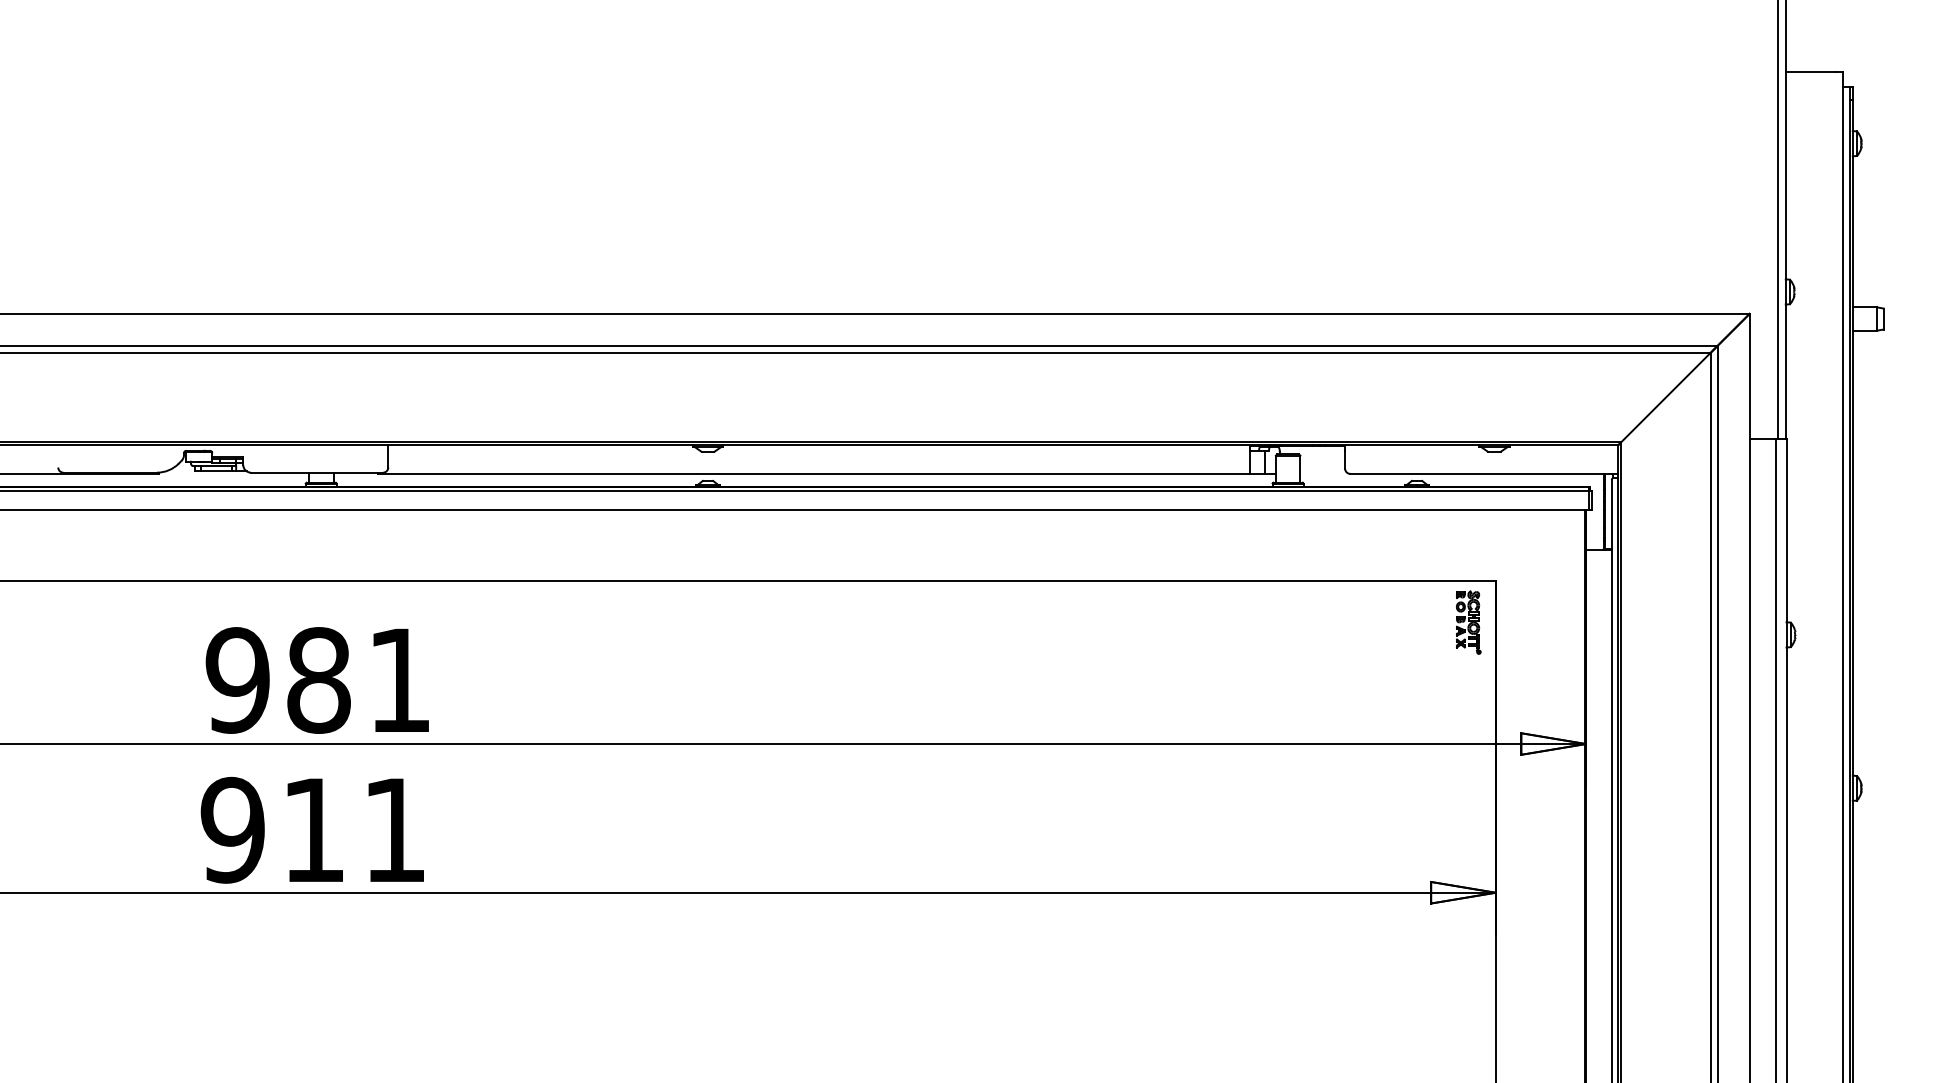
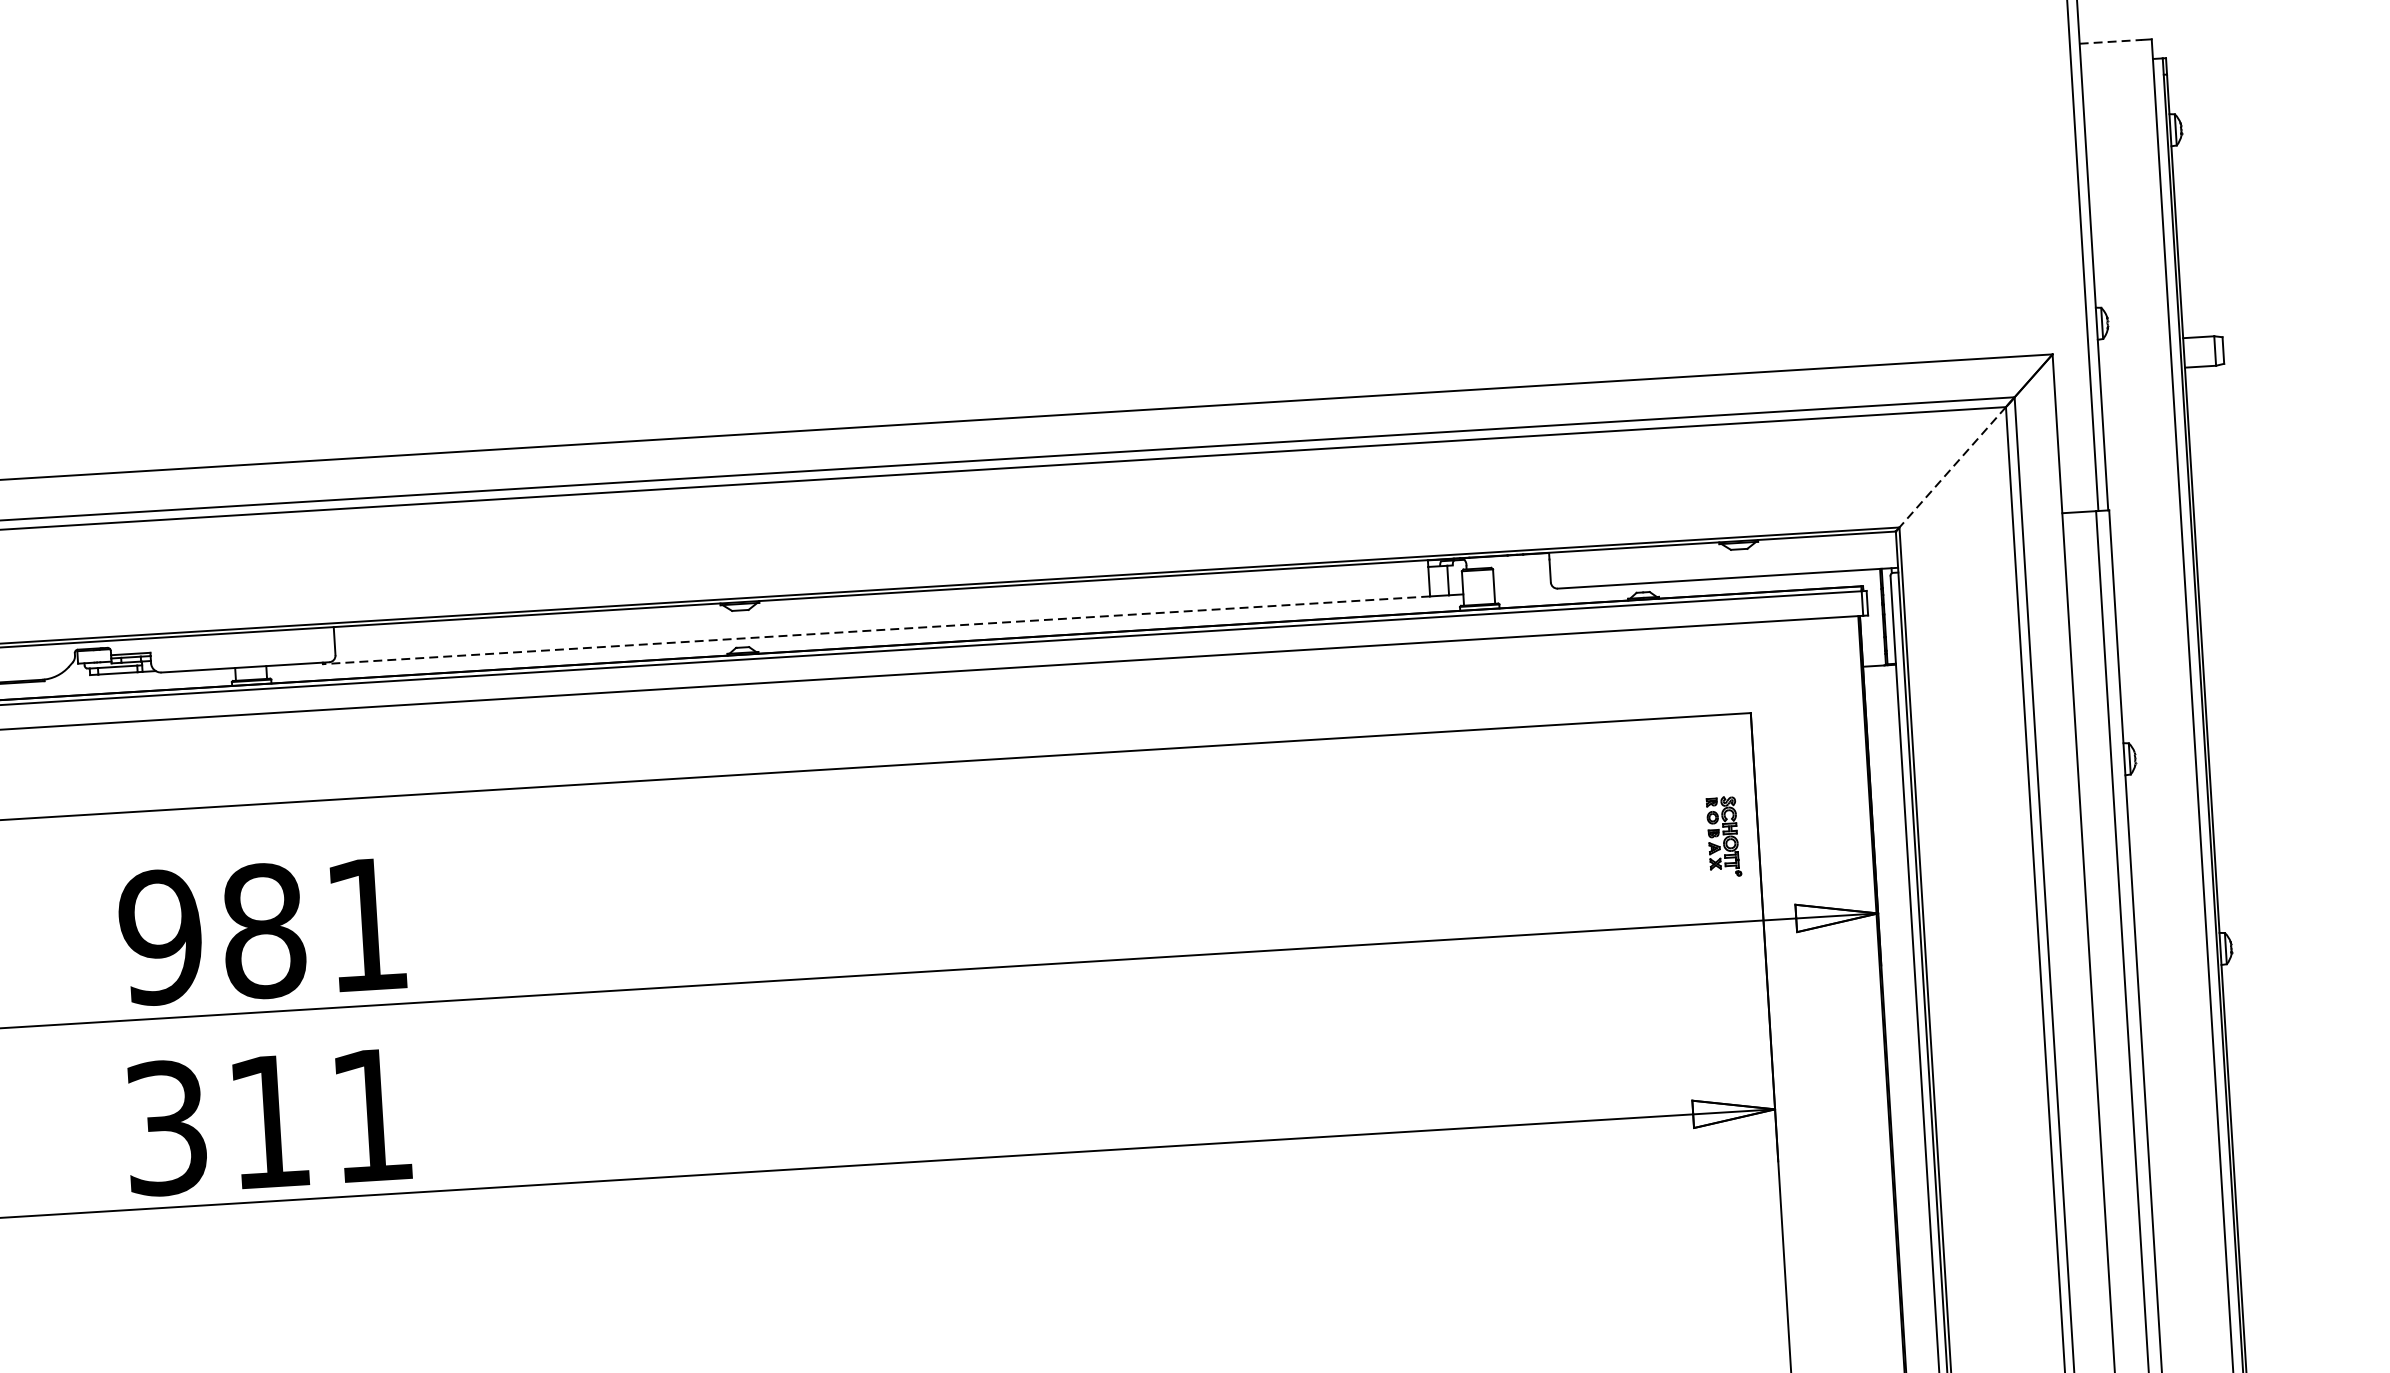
line: (1810, 71) -> (2111, 41), solid -> dashed
line: (1665, 398) -> (1952, 468), solid -> dashed
line: (813, 473) -> (876, 629), solid -> dashed
part: (1468, 622) -> (1723, 836), moved
text: (232, 829) -> (165, 1127), 911 -> 311

